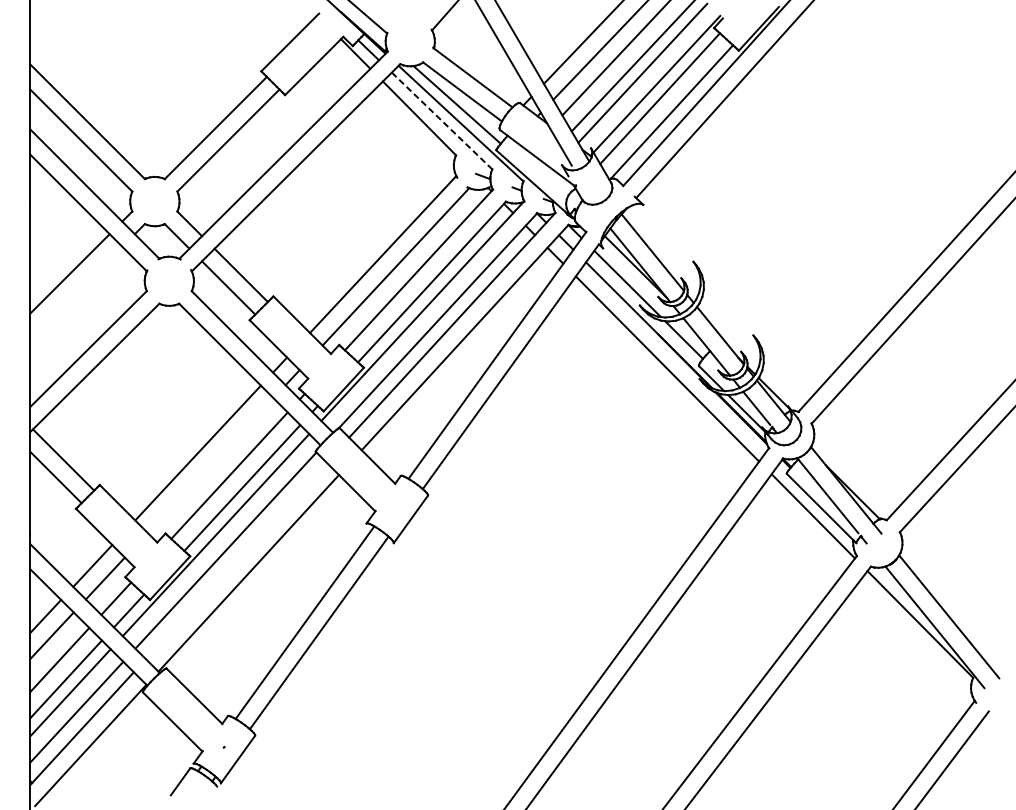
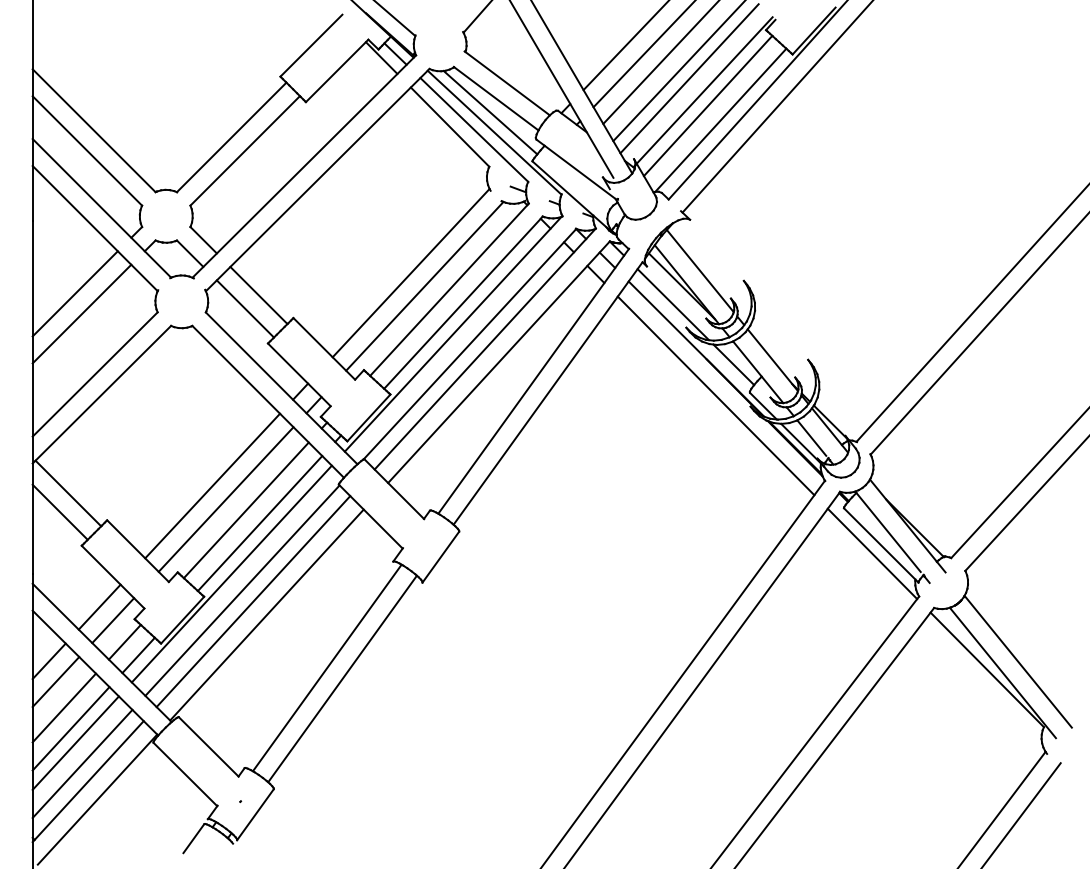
line: (442, 120) -> (474, 129), dashed -> solid
line: (75, 292) -> (81, 313), added
line: (210, 465) -> (225, 499), added
line: (236, 560) -> (253, 601), added

